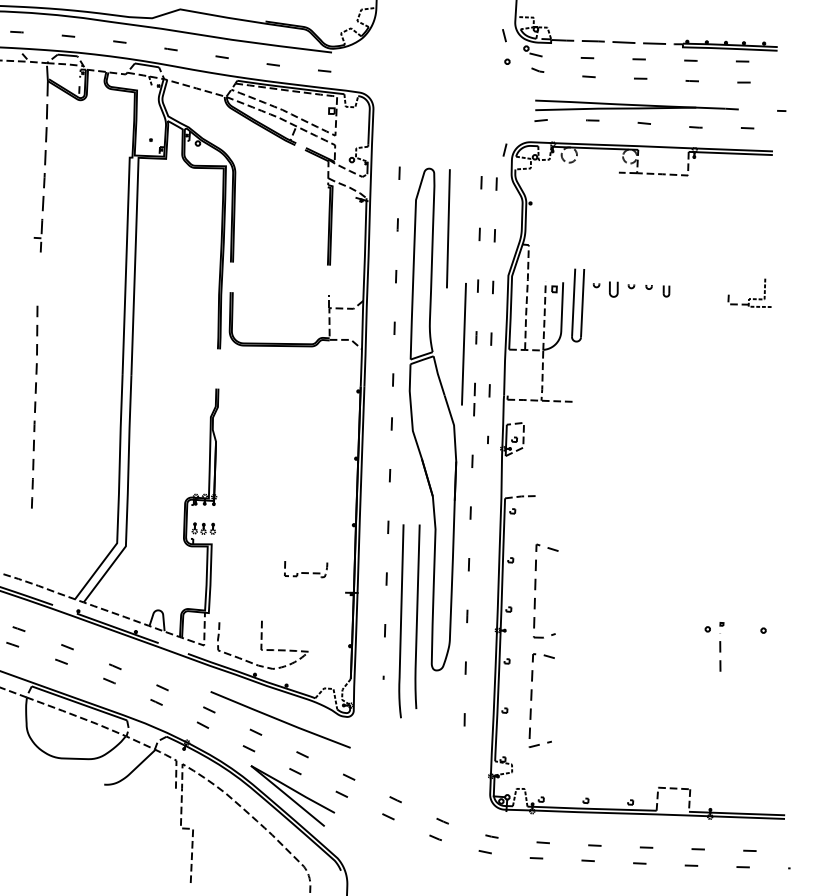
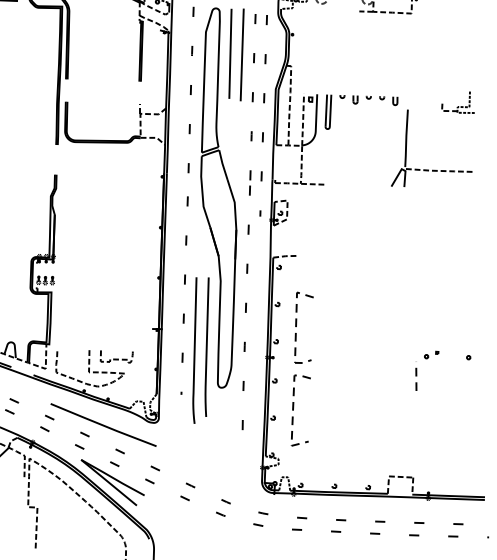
part: (613, 289) -> (355, 99), size x0.71
part: (577, 305) -> (328, 111), size x0.62
line: (463, 344) -> (241, 55), moved
part: (715, 382) -> (432, 170), added
curve: (306, 572) -> (117, 359), moved
line: (720, 652) -> (416, 376), moved

